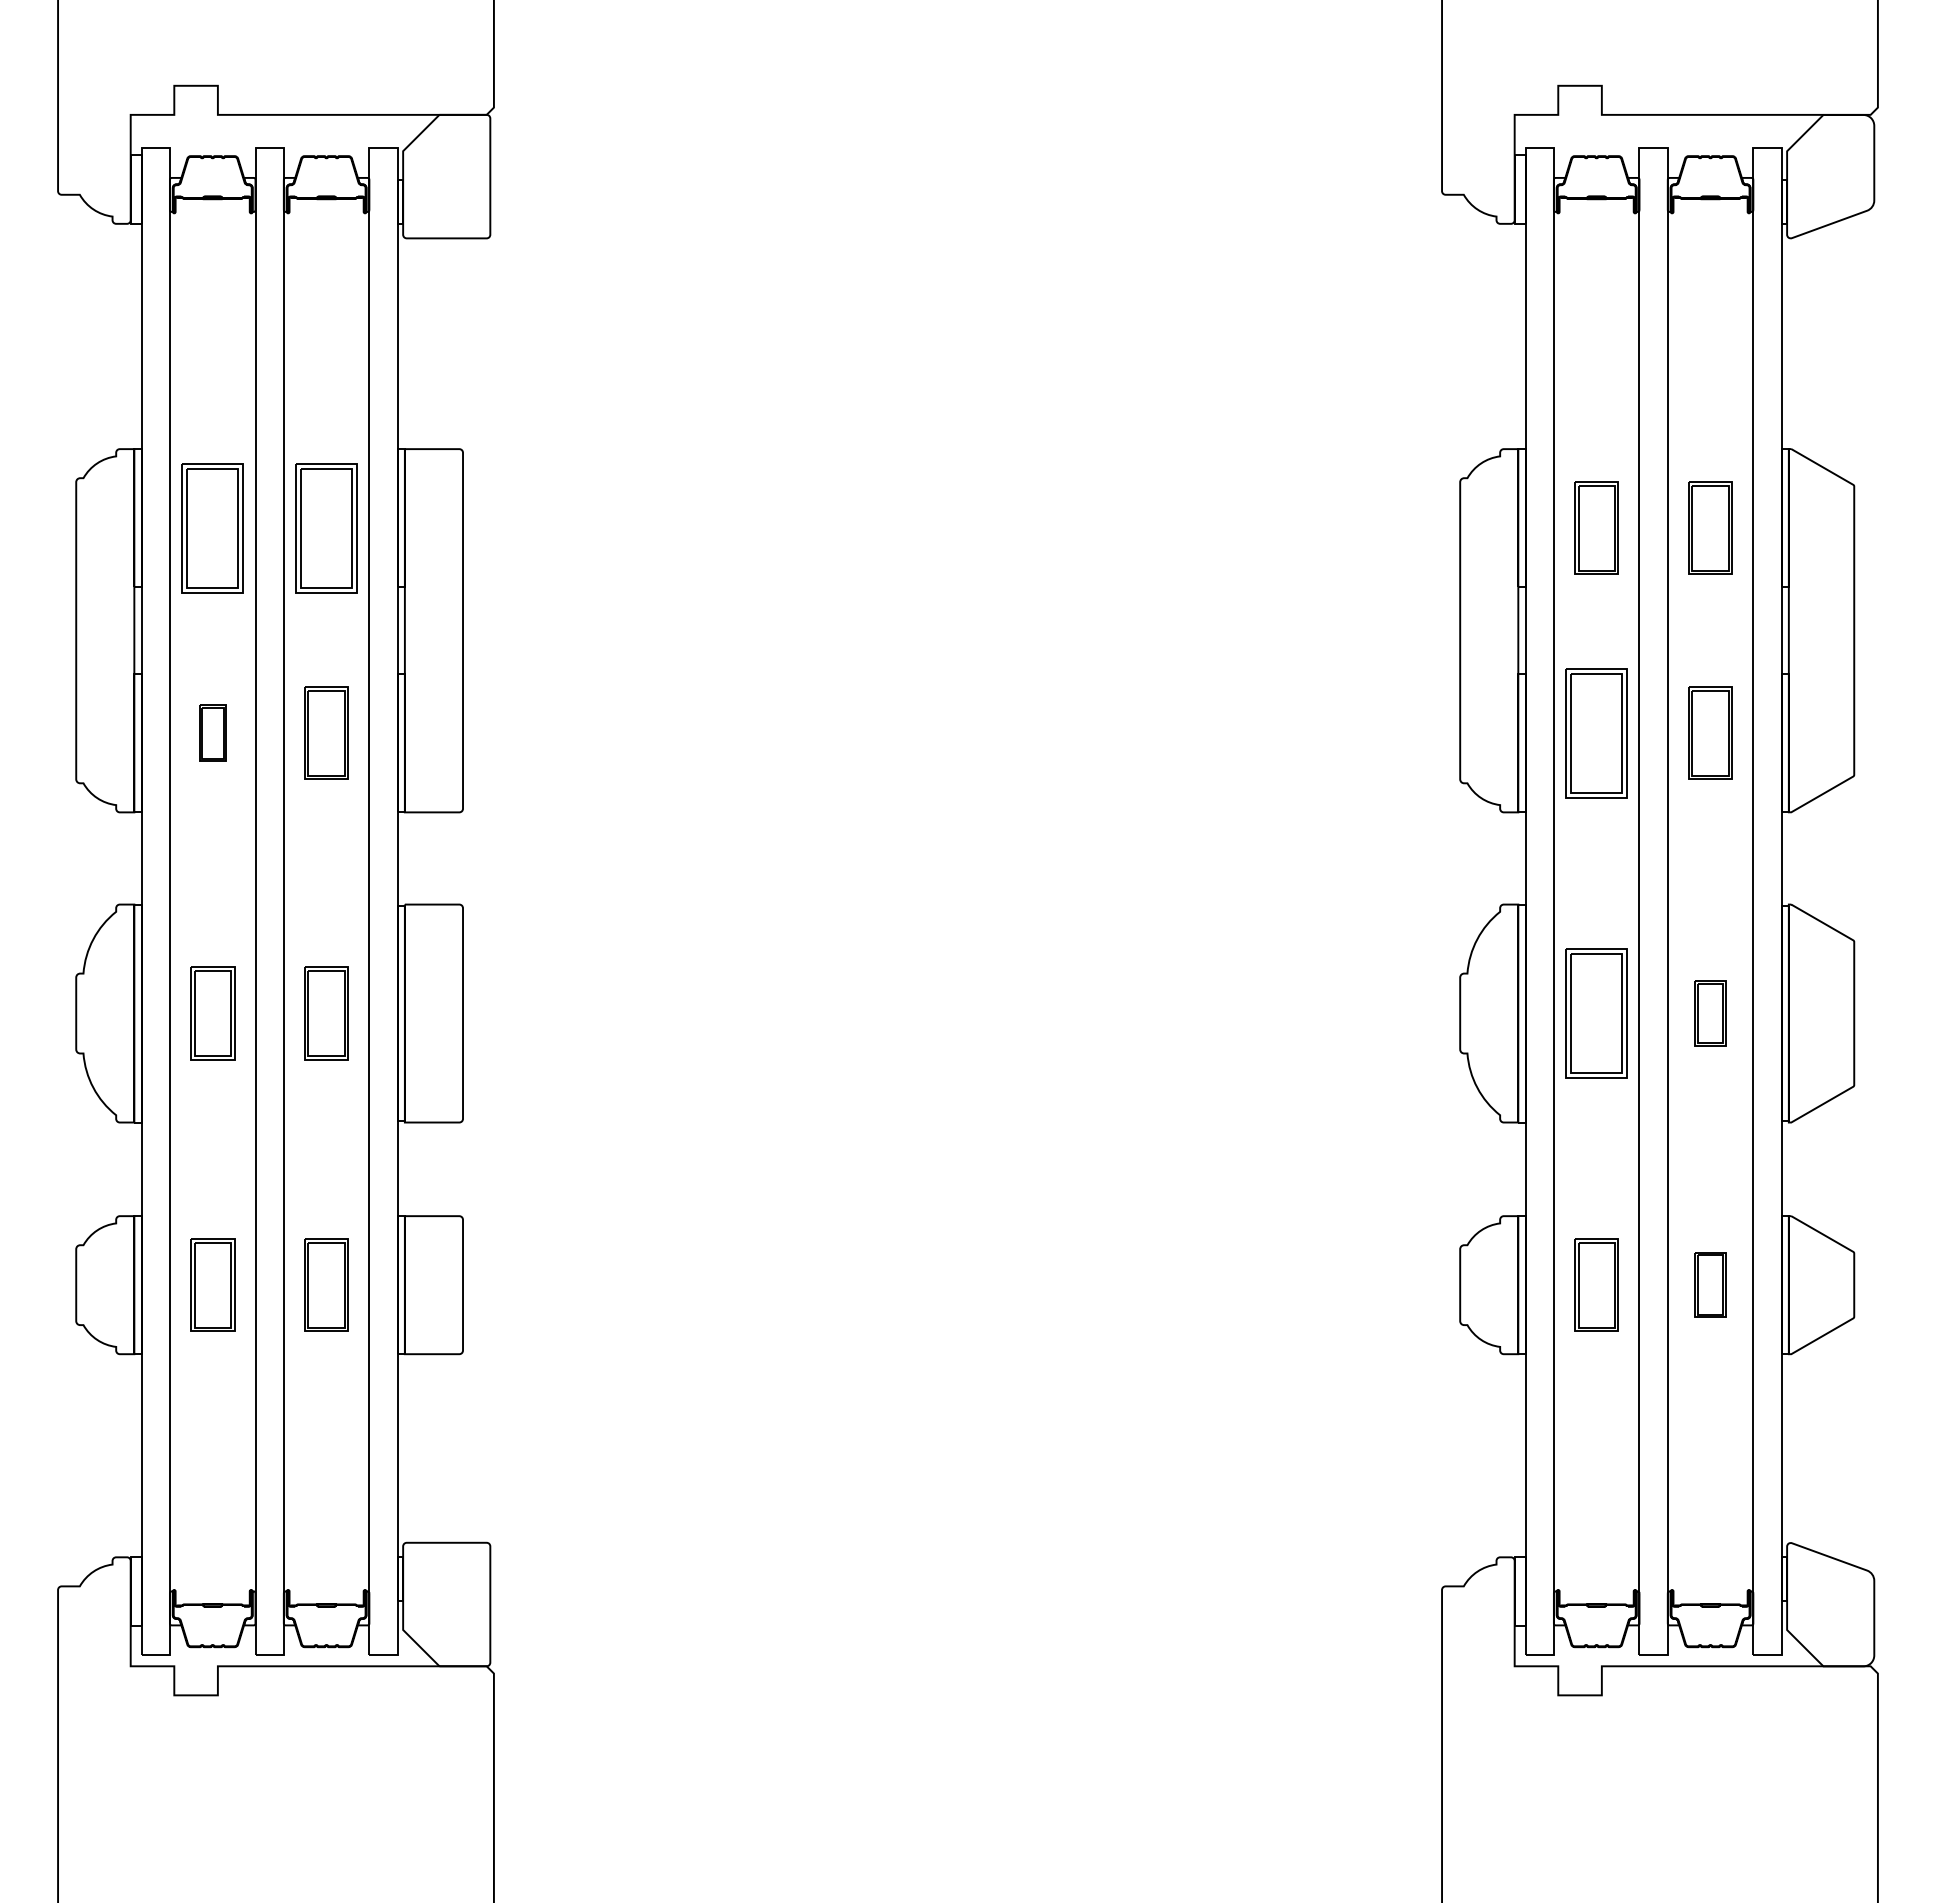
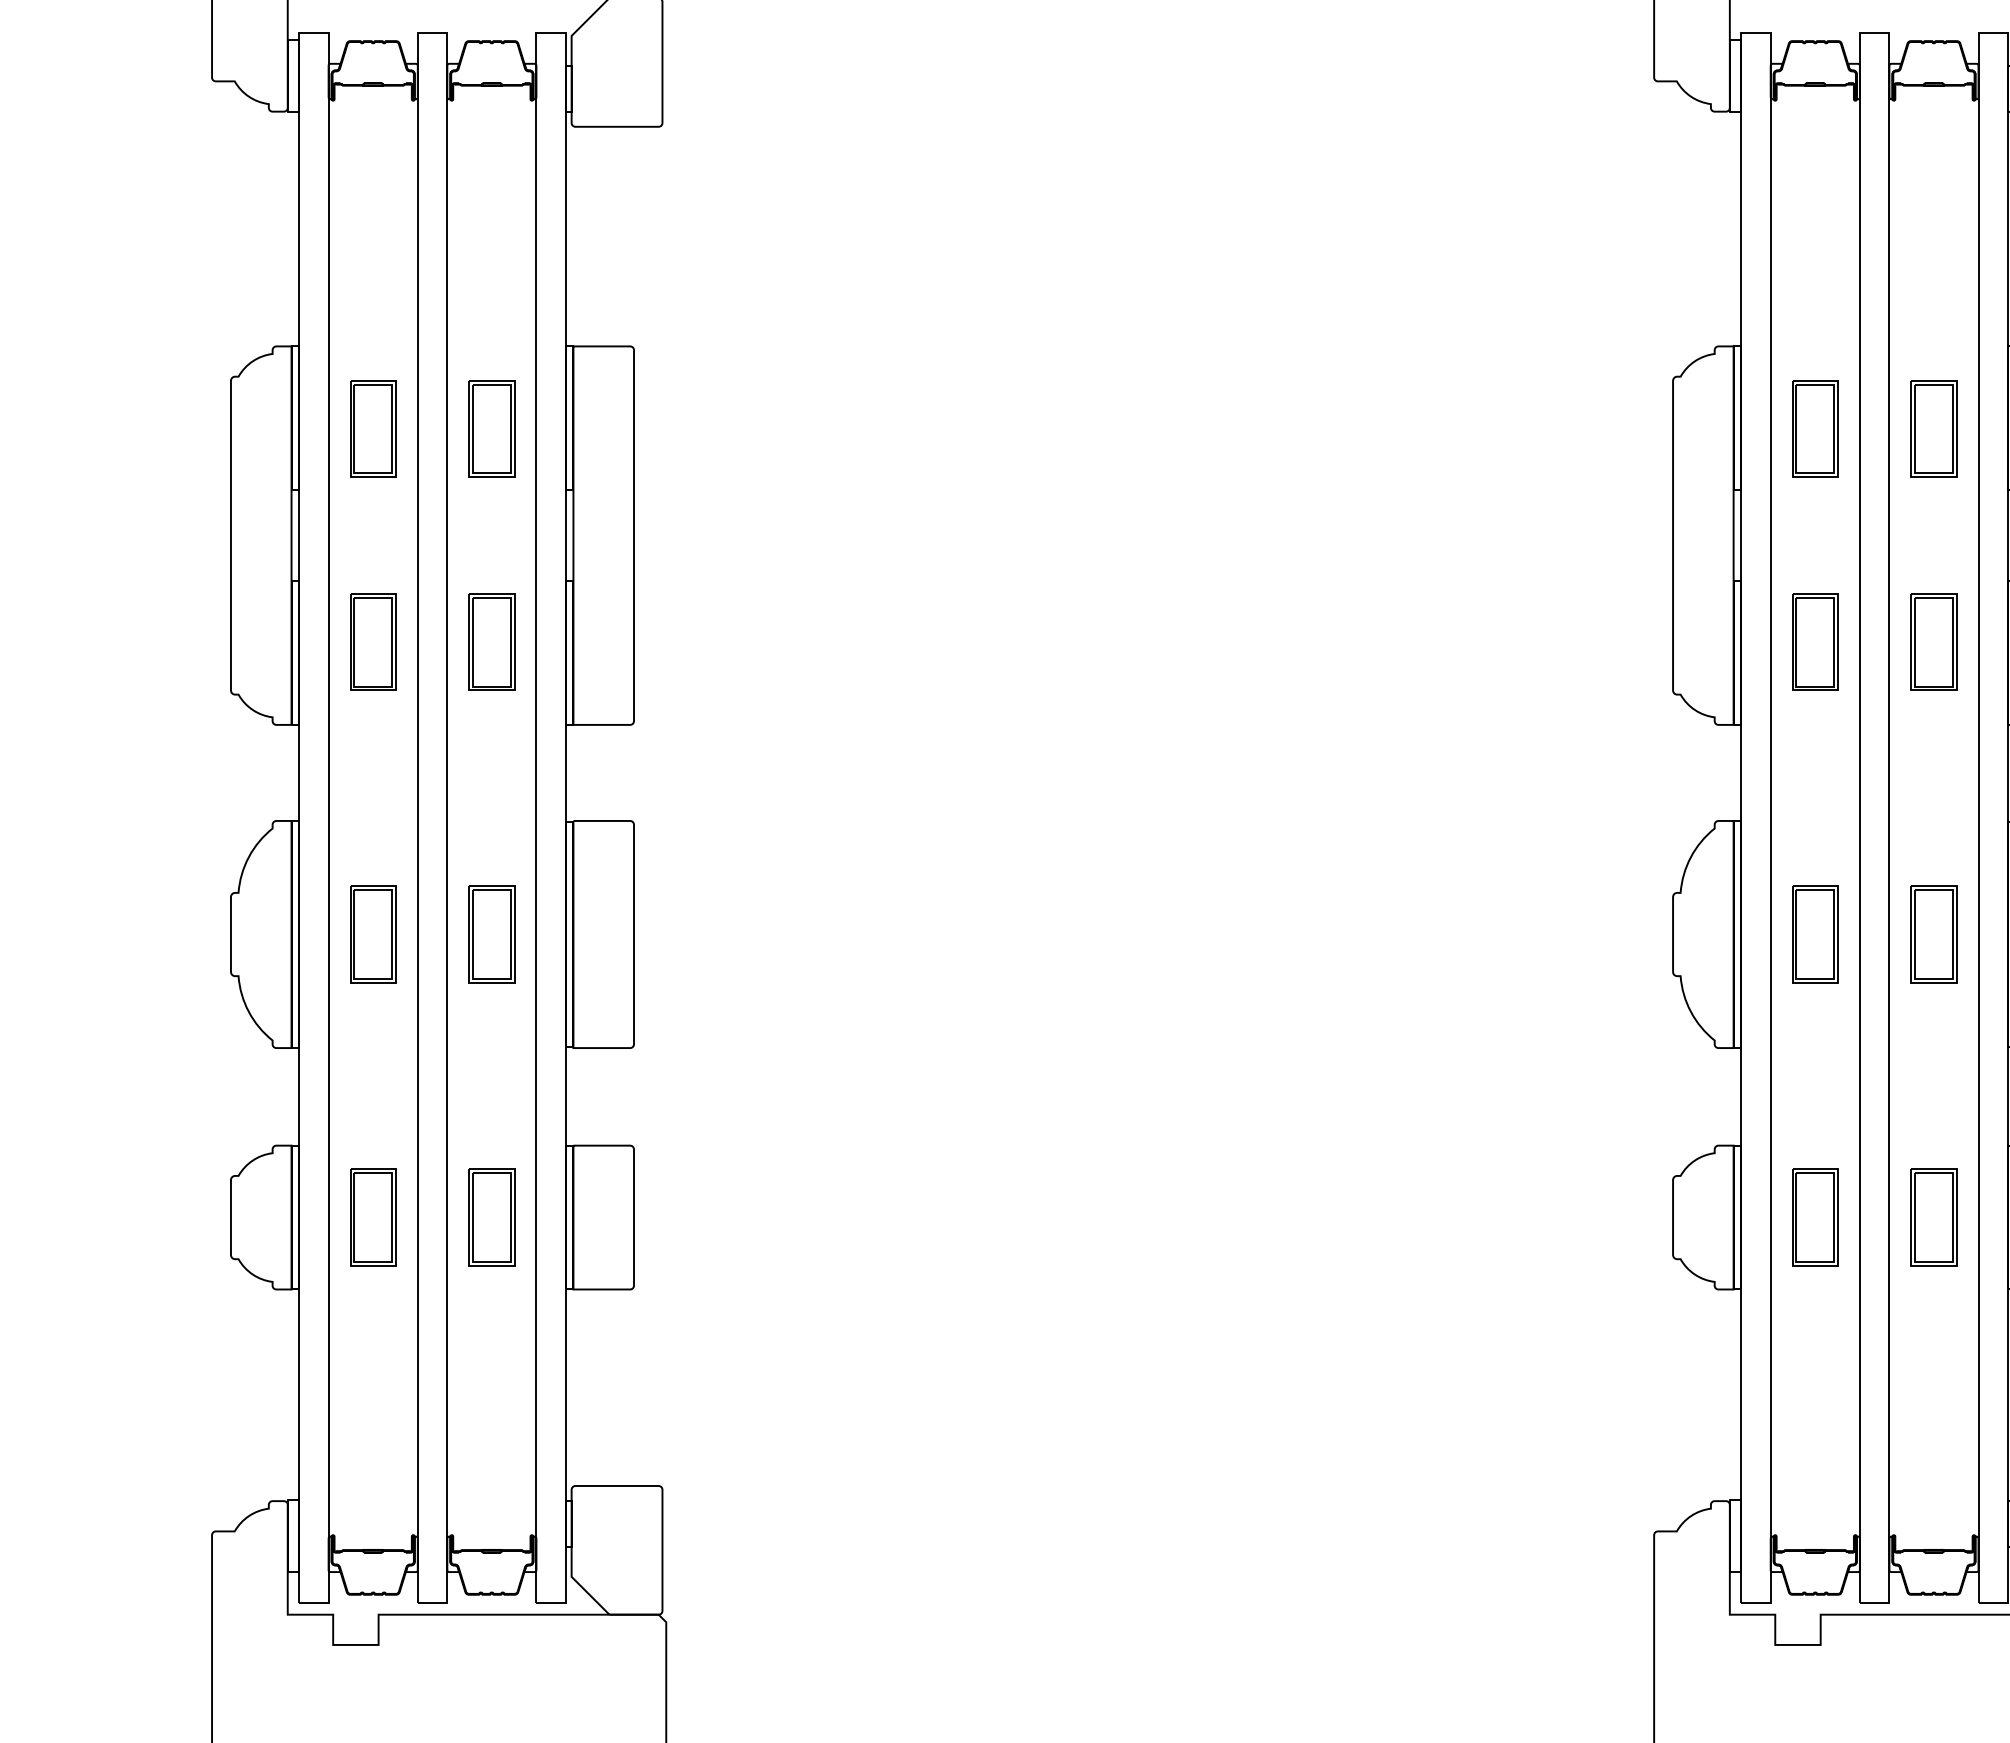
part: (212, 527) -> (372, 428), size x0.71
part: (326, 527) -> (491, 428), size x0.71
part: (212, 732) -> (372, 641), size x1.67
part: (1596, 732) -> (1815, 641), size x0.71
part: (1596, 1013) -> (1815, 934), size x0.71
part: (1710, 1013) -> (1933, 934), size x1.43
part: (1710, 1284) -> (1933, 1216), size x1.43

